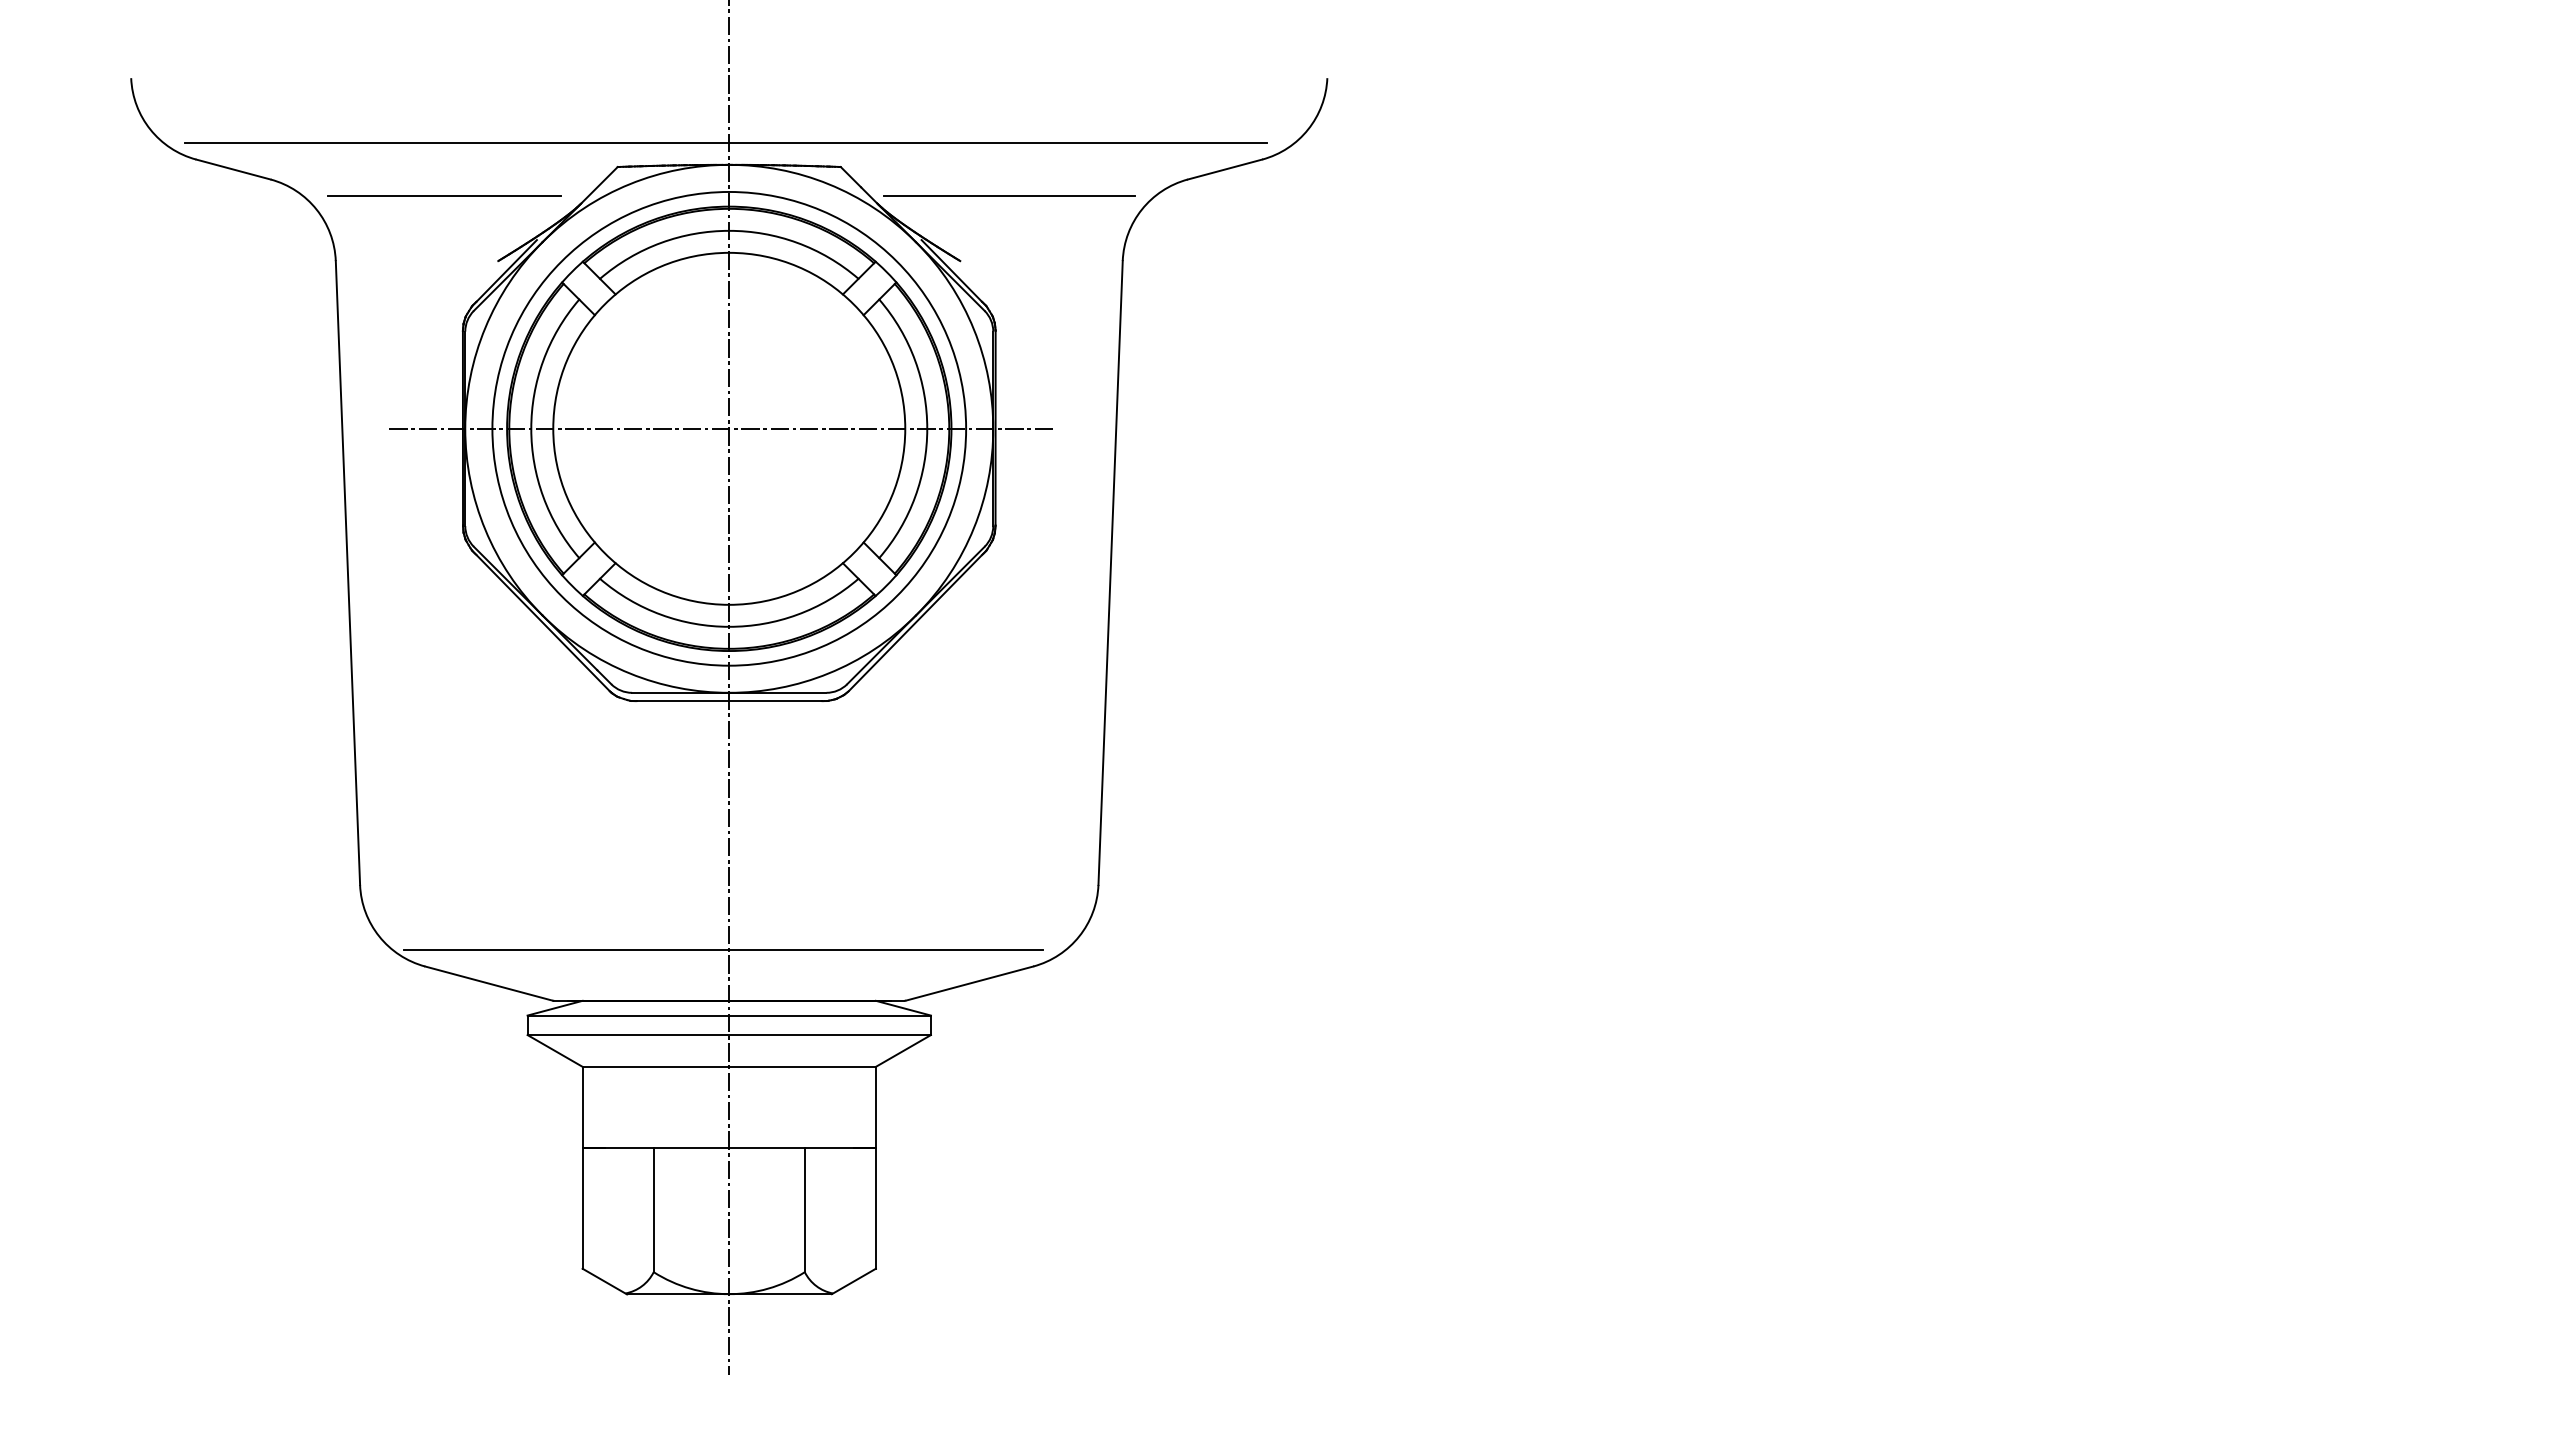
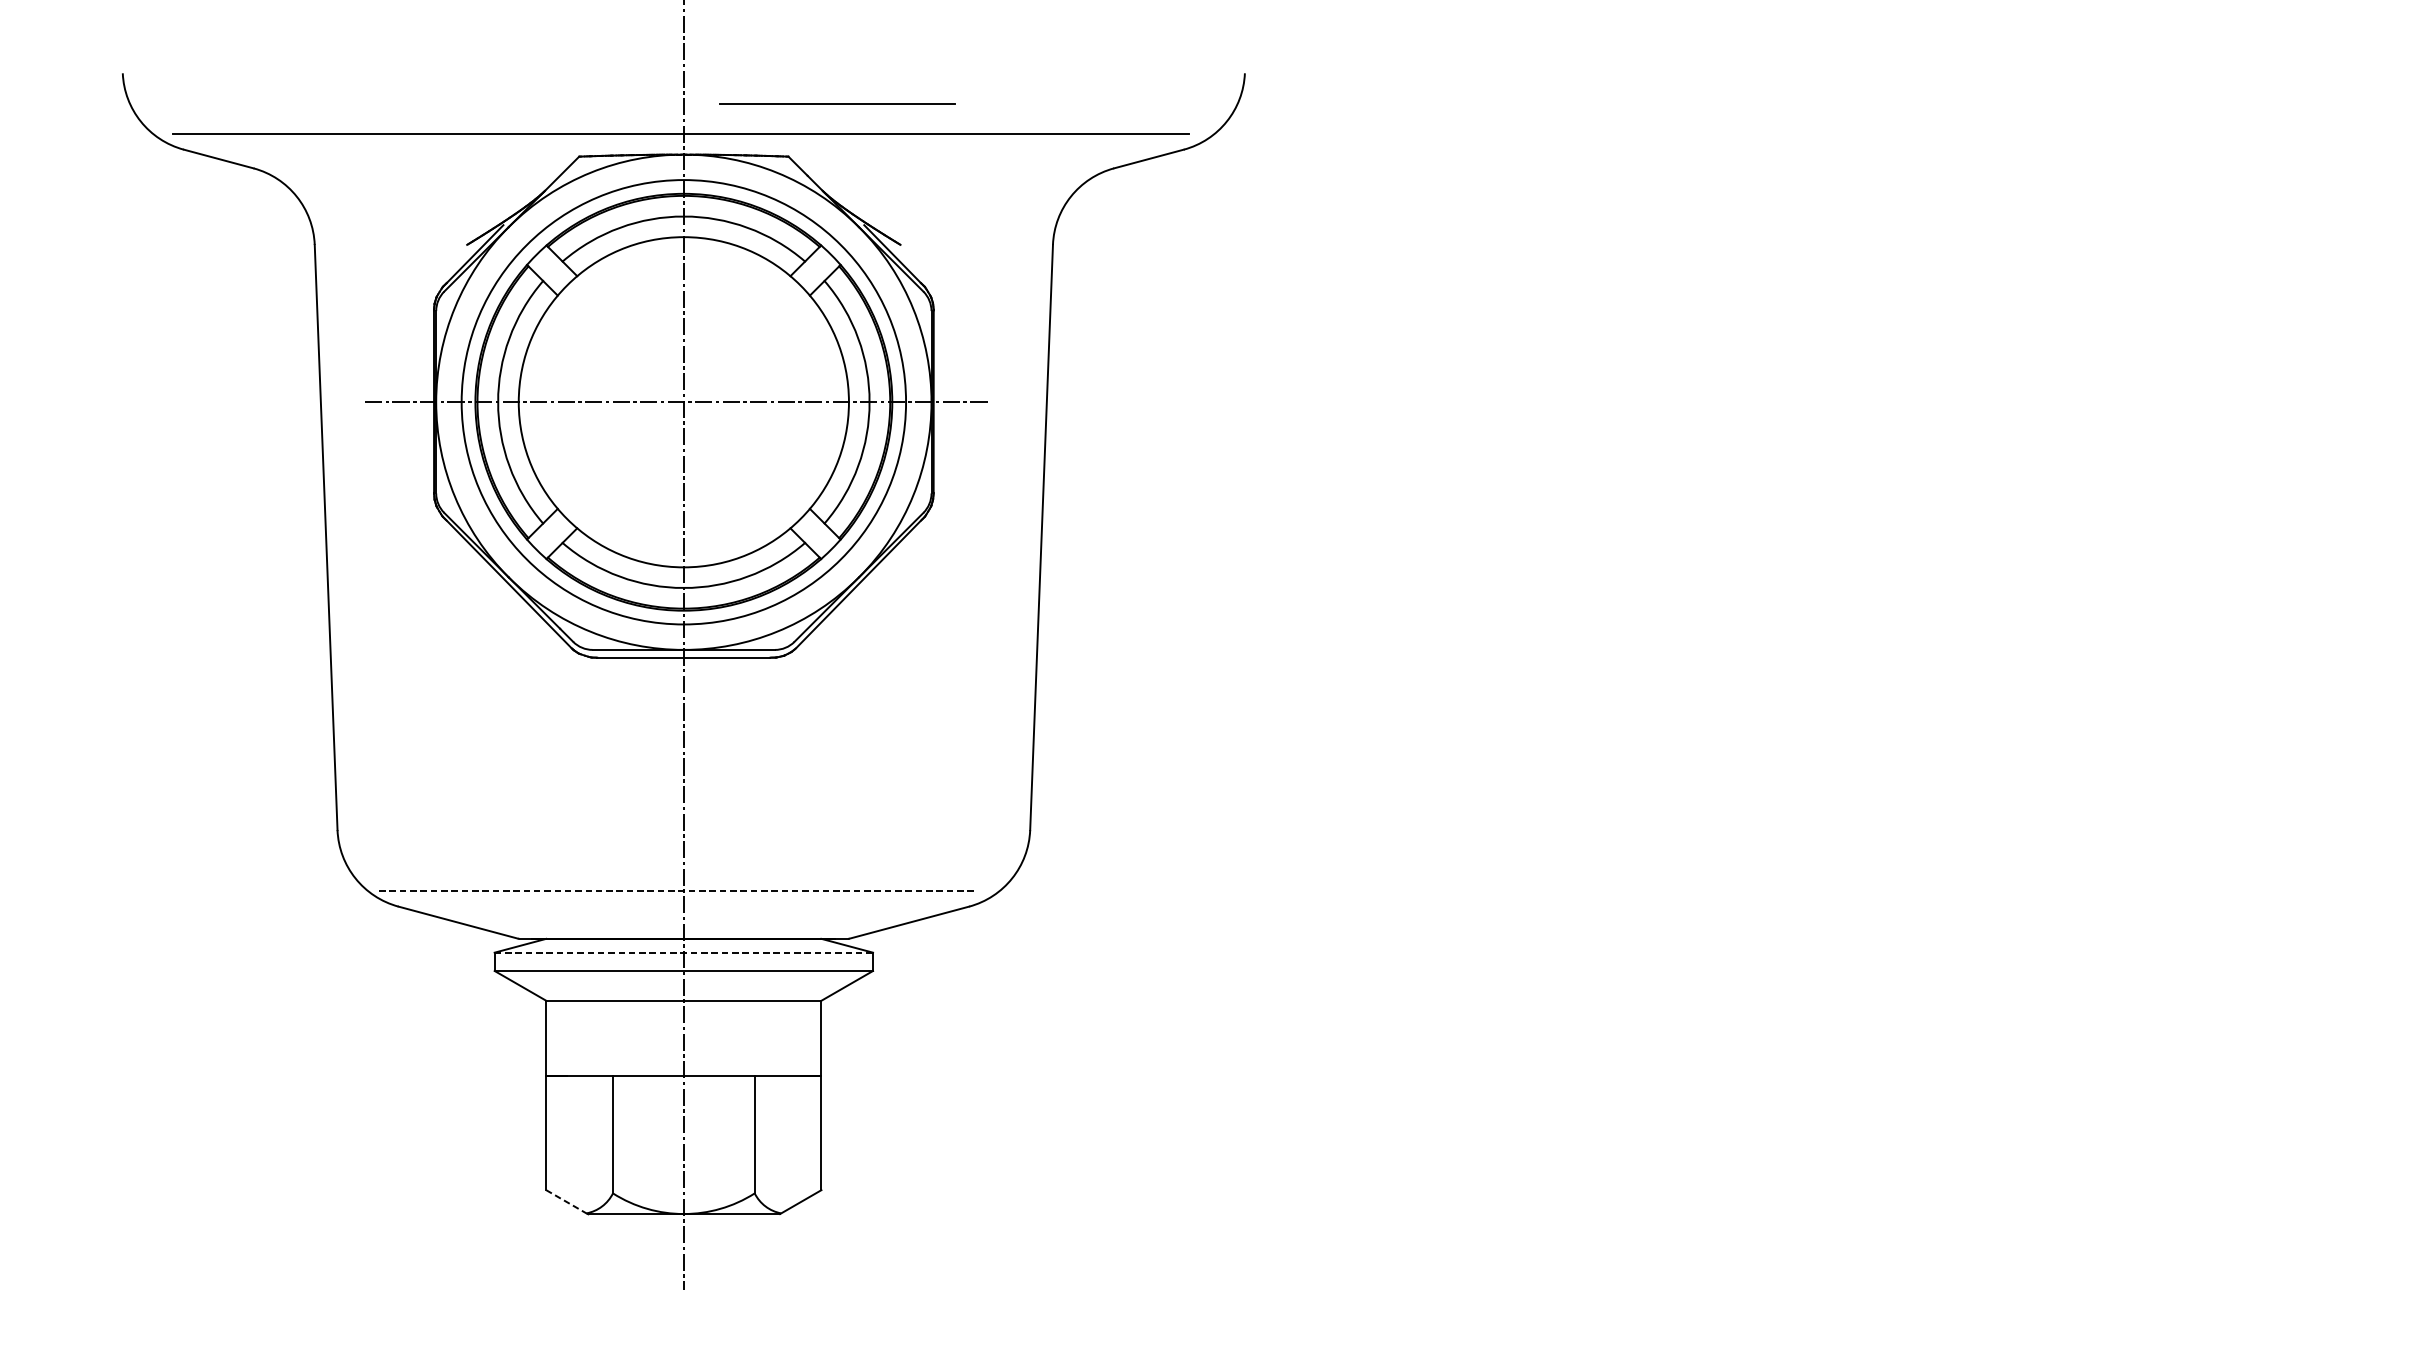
line: (1009, 195) -> (837, 103), moved
line: (443, 196) -> (415, 184), removed
line: (724, 949) -> (679, 890), solid -> dashed
line: (729, 1015) -> (684, 952), solid -> dashed
line: (604, 1281) -> (566, 1202), solid -> dashed

